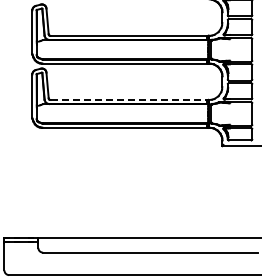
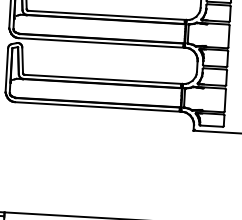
line: (130, 99) -> (104, 78), dashed -> solid

